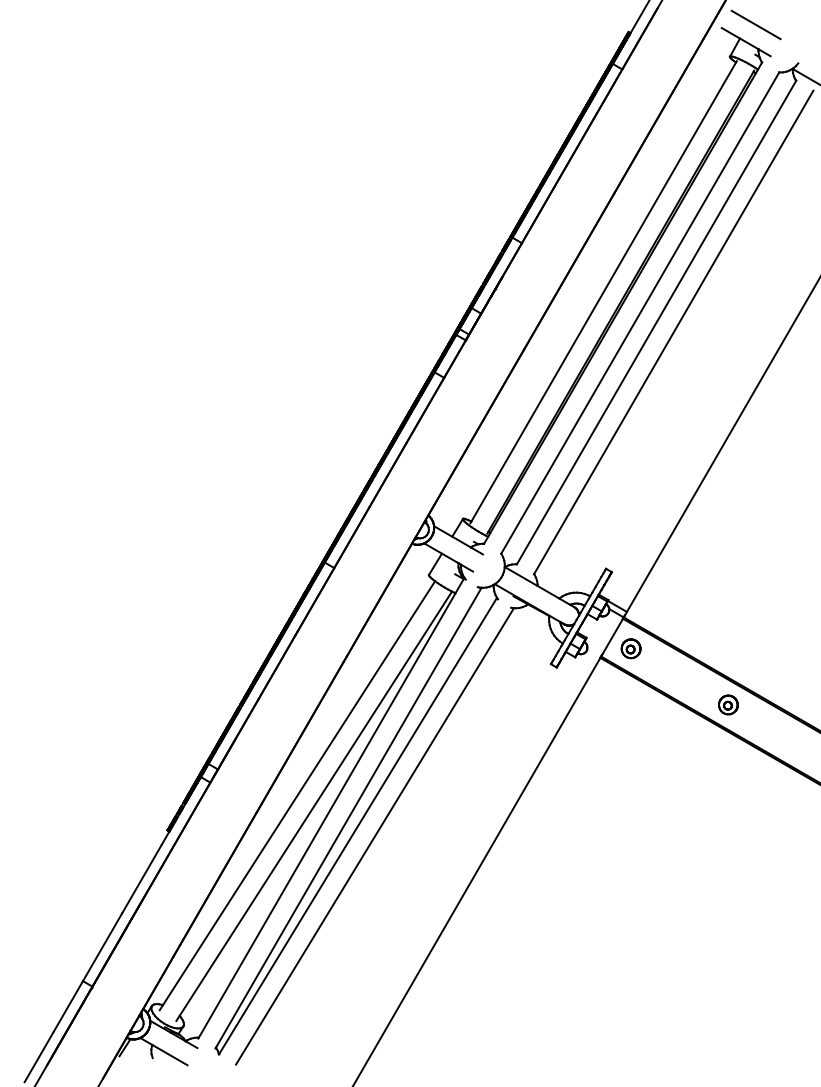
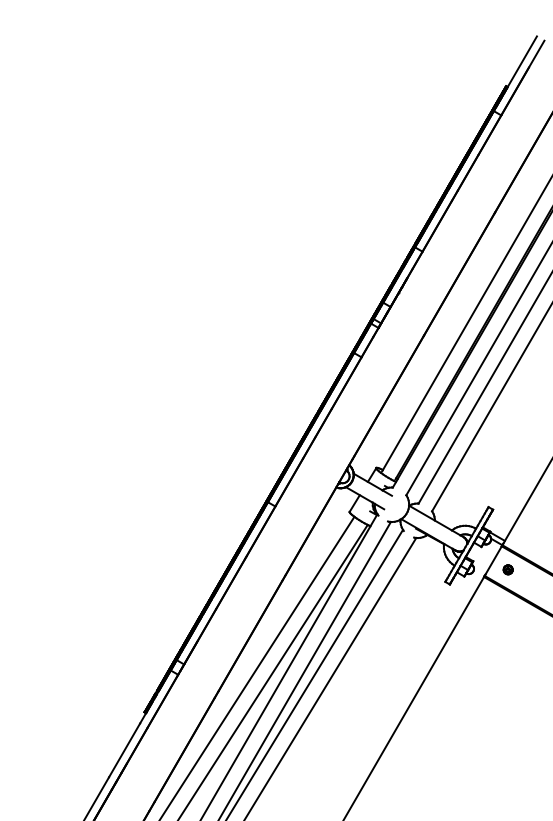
part: (630, 648) -> (507, 569), size x0.6

